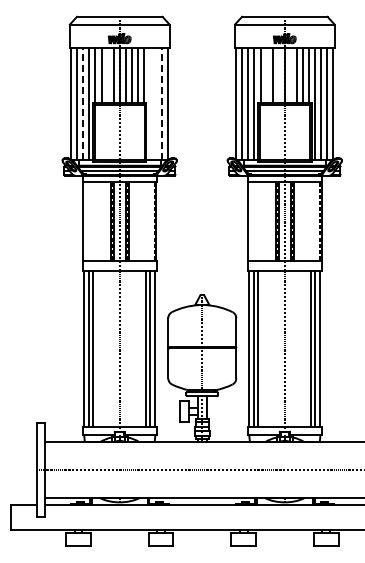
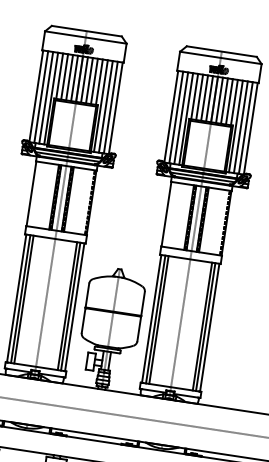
line: (107, 75) -> (69, 77), added
line: (266, 75) -> (199, 97), added
line: (278, 75) -> (209, 98), added
line: (290, 75) -> (219, 100), added
line: (83, 103) -> (46, 97), dashed -> solid
line: (150, 103) -> (101, 105), added
line: (156, 103) -> (106, 106), added
line: (162, 103) -> (111, 107), dashed -> solid

